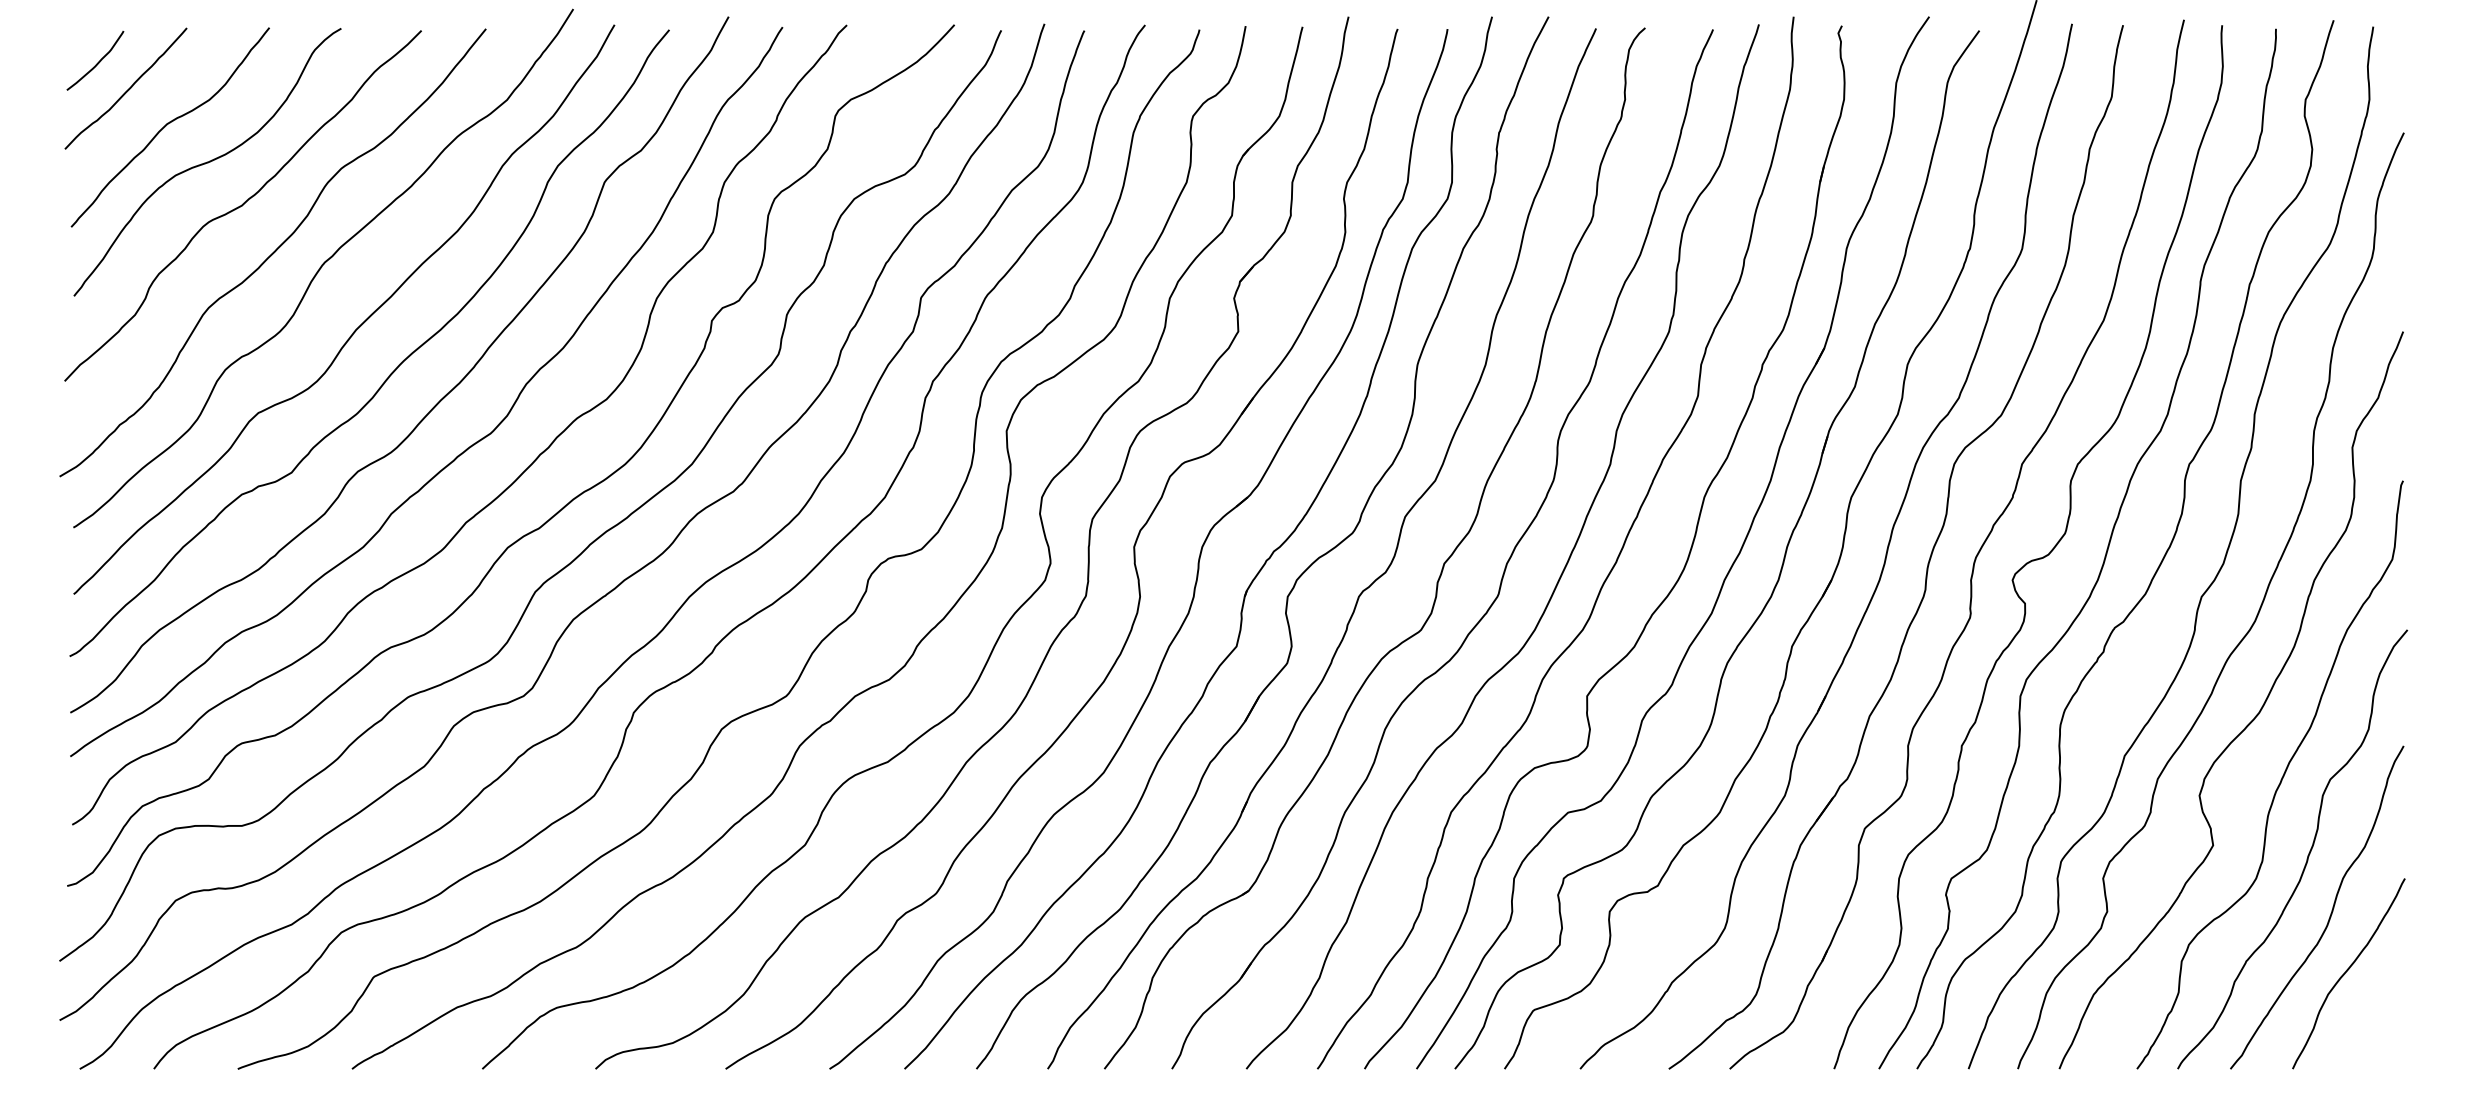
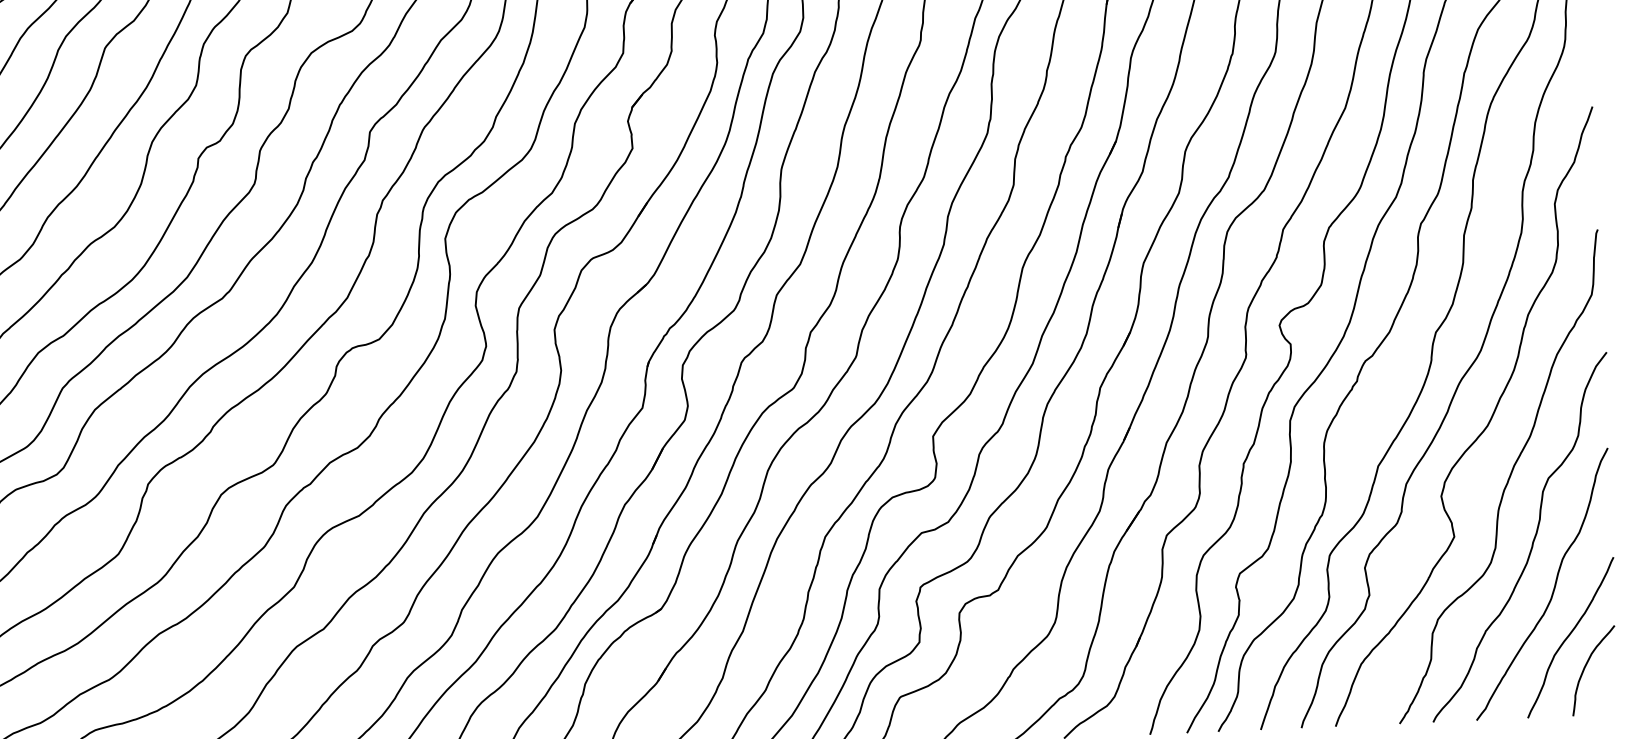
curve: (2365, 1010) -> (1585, 667), added

